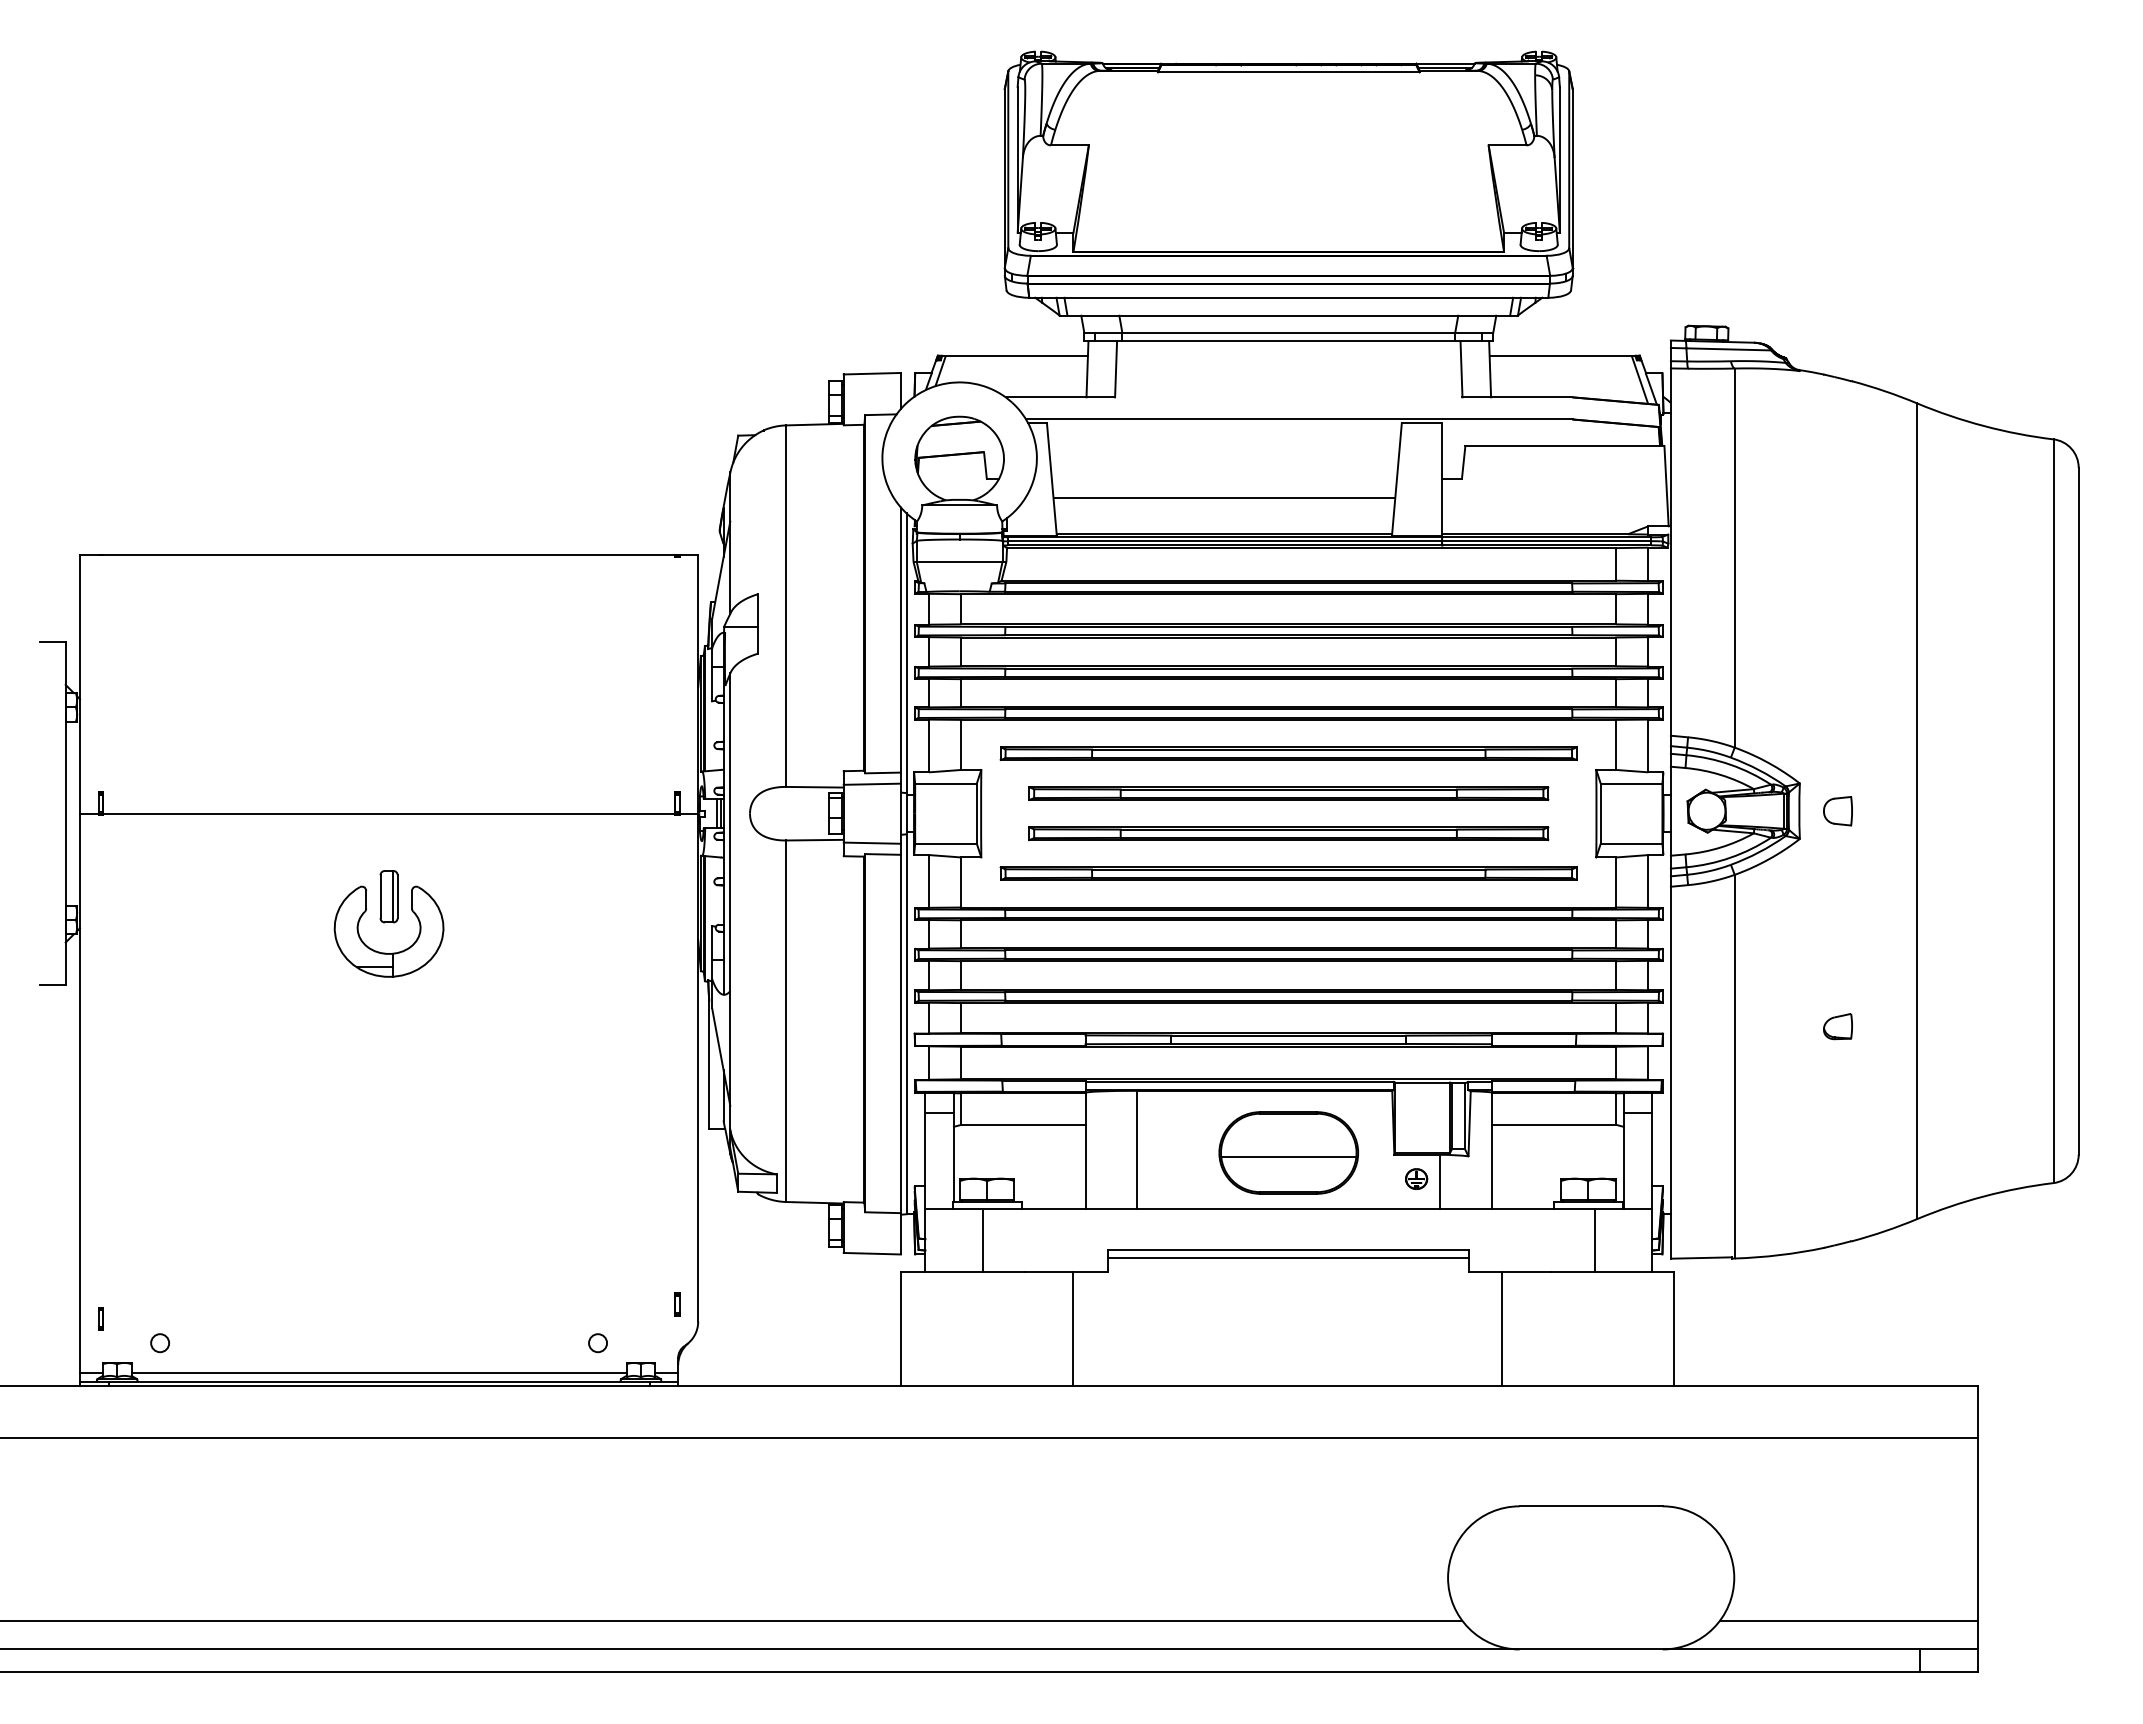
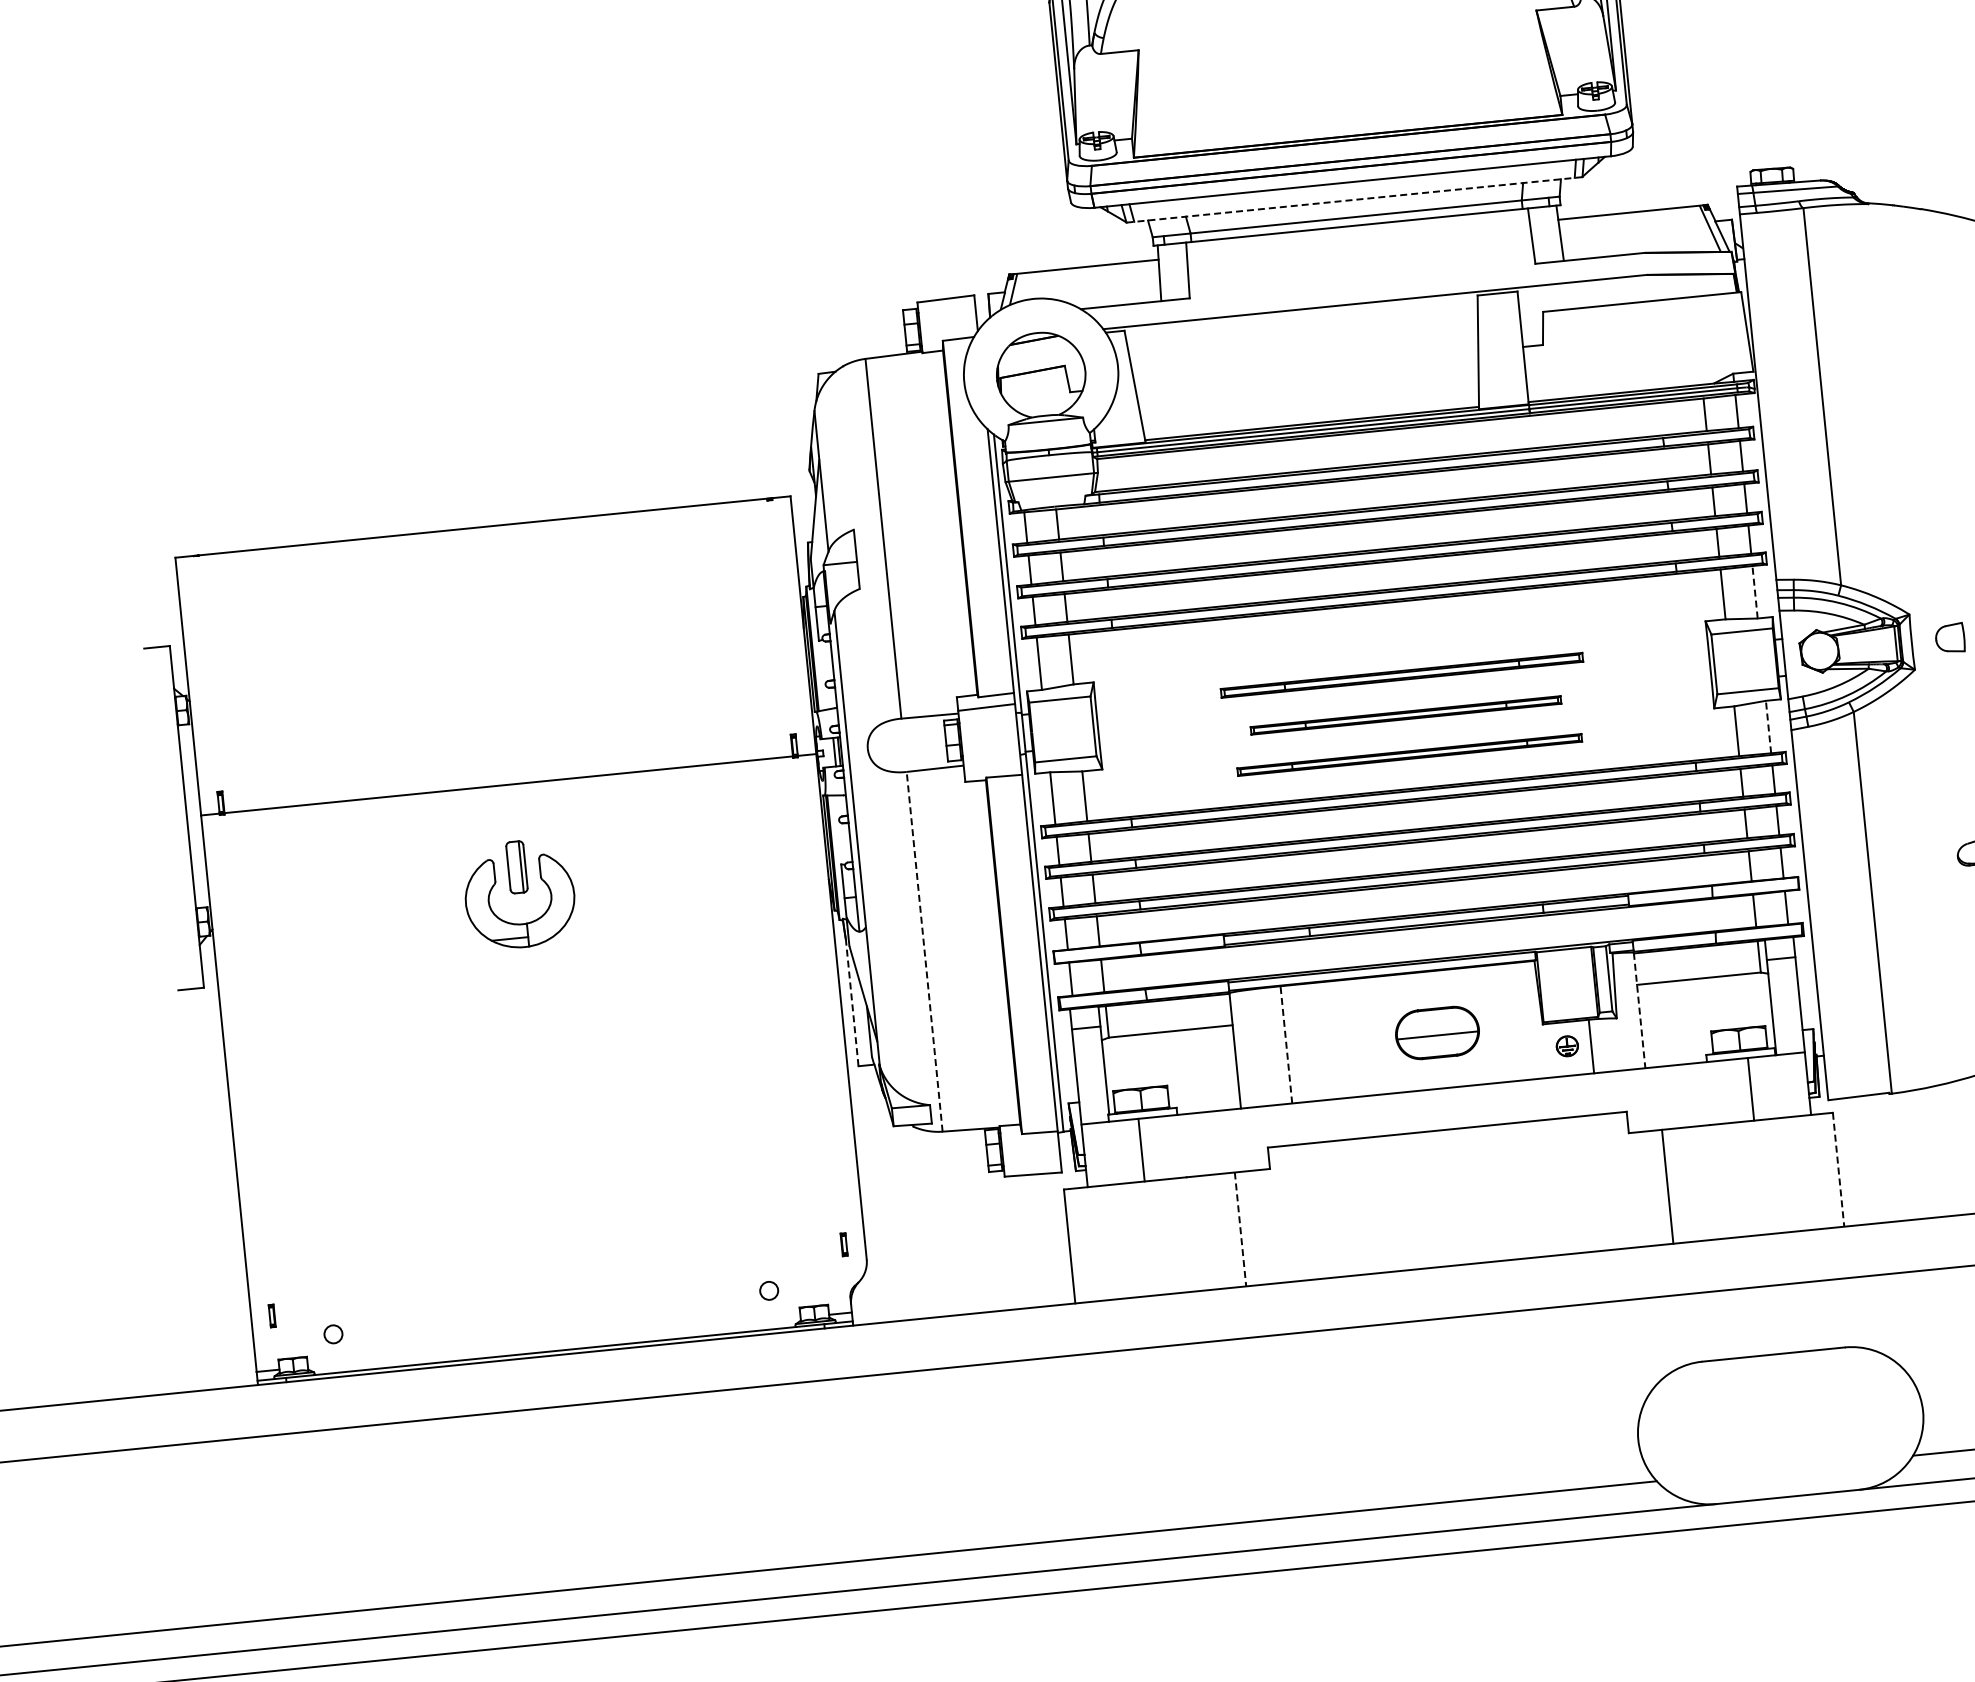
line: (1288, 315) -> (1354, 199), solid -> dashed
line: (1224, 498) -> (1308, 388), removed
line: (1648, 745) -> (1755, 591), solid -> dashed
part: (1288, 753) -> (1397, 635), removed
part: (1288, 793) -> (1401, 675), size x0.7
part: (1288, 833) -> (1405, 715), size x0.6
line: (871, 842) -> (991, 765), removed
part: (1288, 873) -> (1409, 754), size x0.6
line: (1648, 880) -> (1768, 726), solid -> dashed
line: (786, 1021) -> (924, 952), solid -> dashed
line: (709, 1064) -> (852, 1002), solid -> dashed
line: (1137, 1149) -> (1286, 1044), solid -> dashed
line: (1491, 1150) -> (1639, 1010), solid -> dashed
part: (1288, 1152) -> (1437, 1032), size x0.6
line: (1288, 1257) -> (1447, 1137), removed
line: (1073, 1329) -> (1240, 1230), solid -> dashed
line: (1674, 1329) -> (1838, 1170), solid -> dashed
line: (378, 1372) -> (553, 1341), removed

